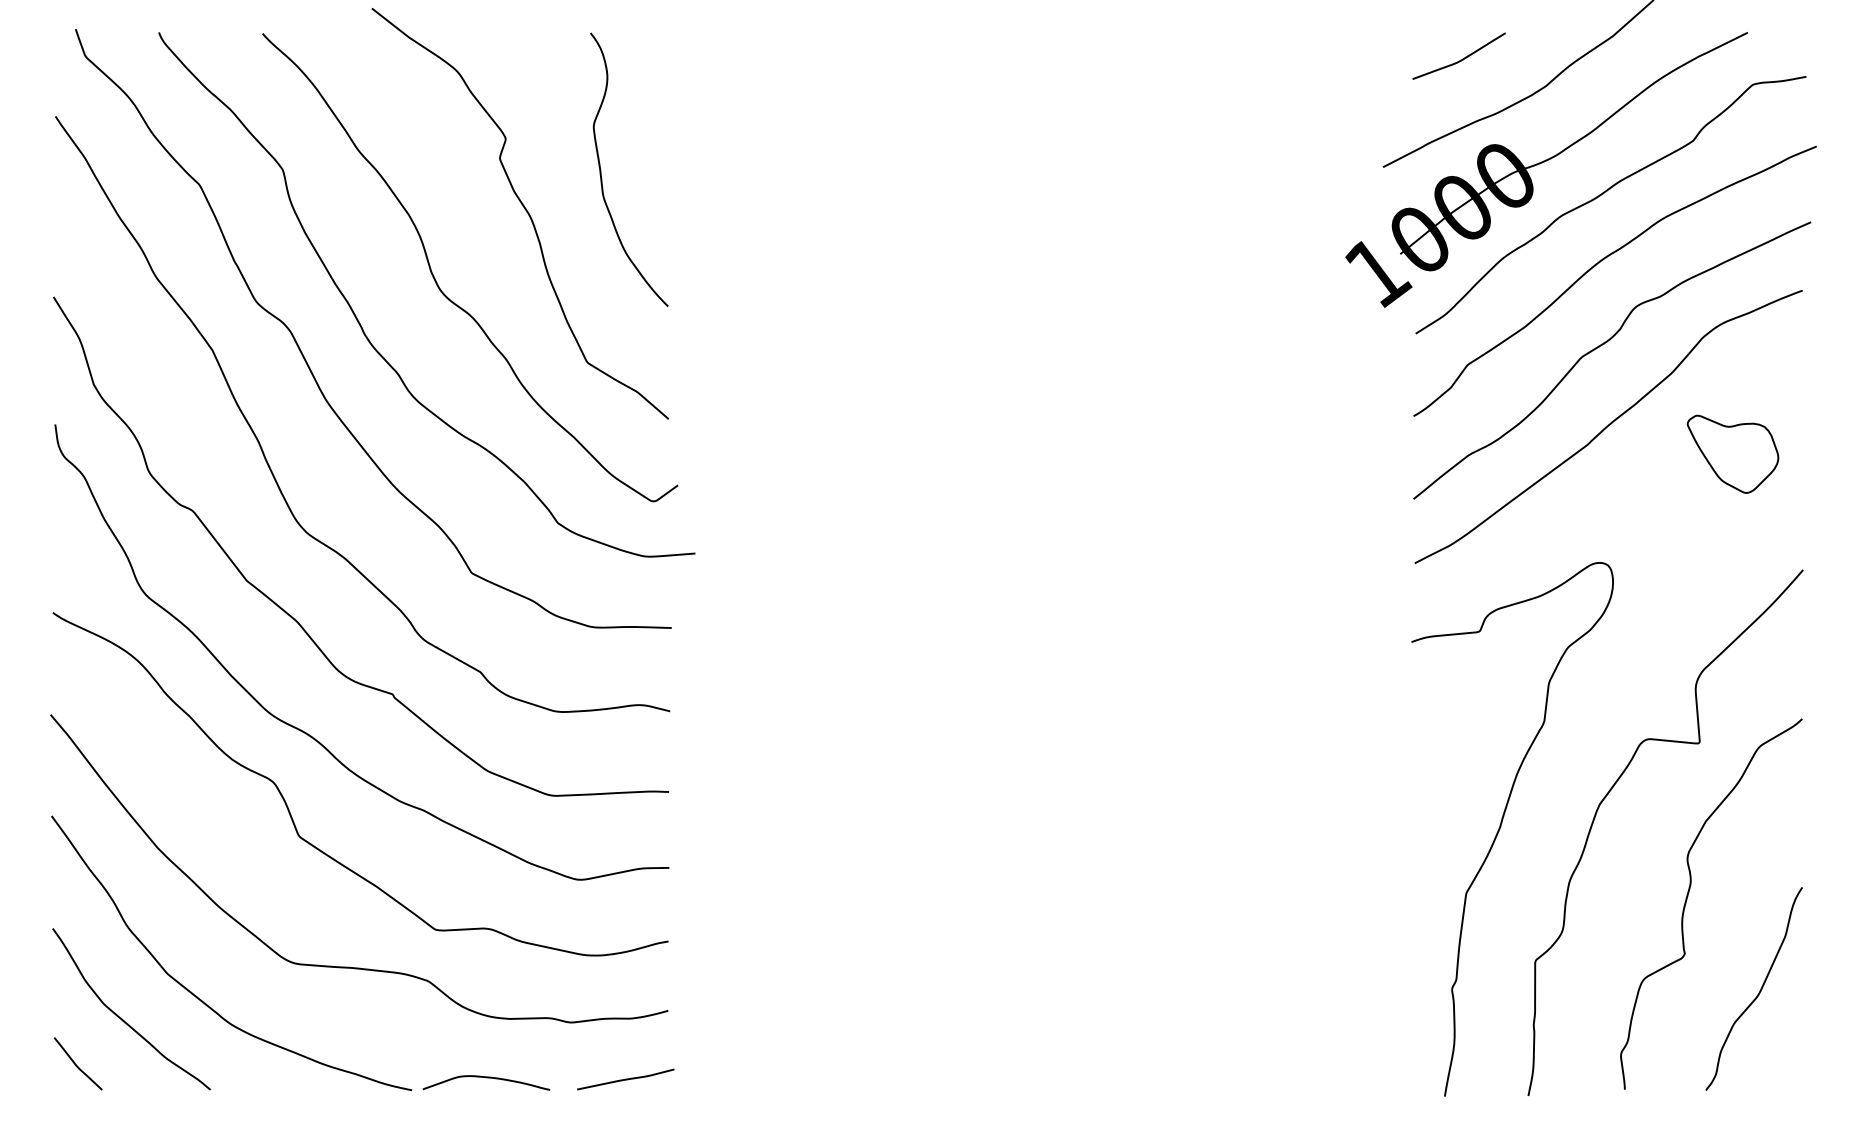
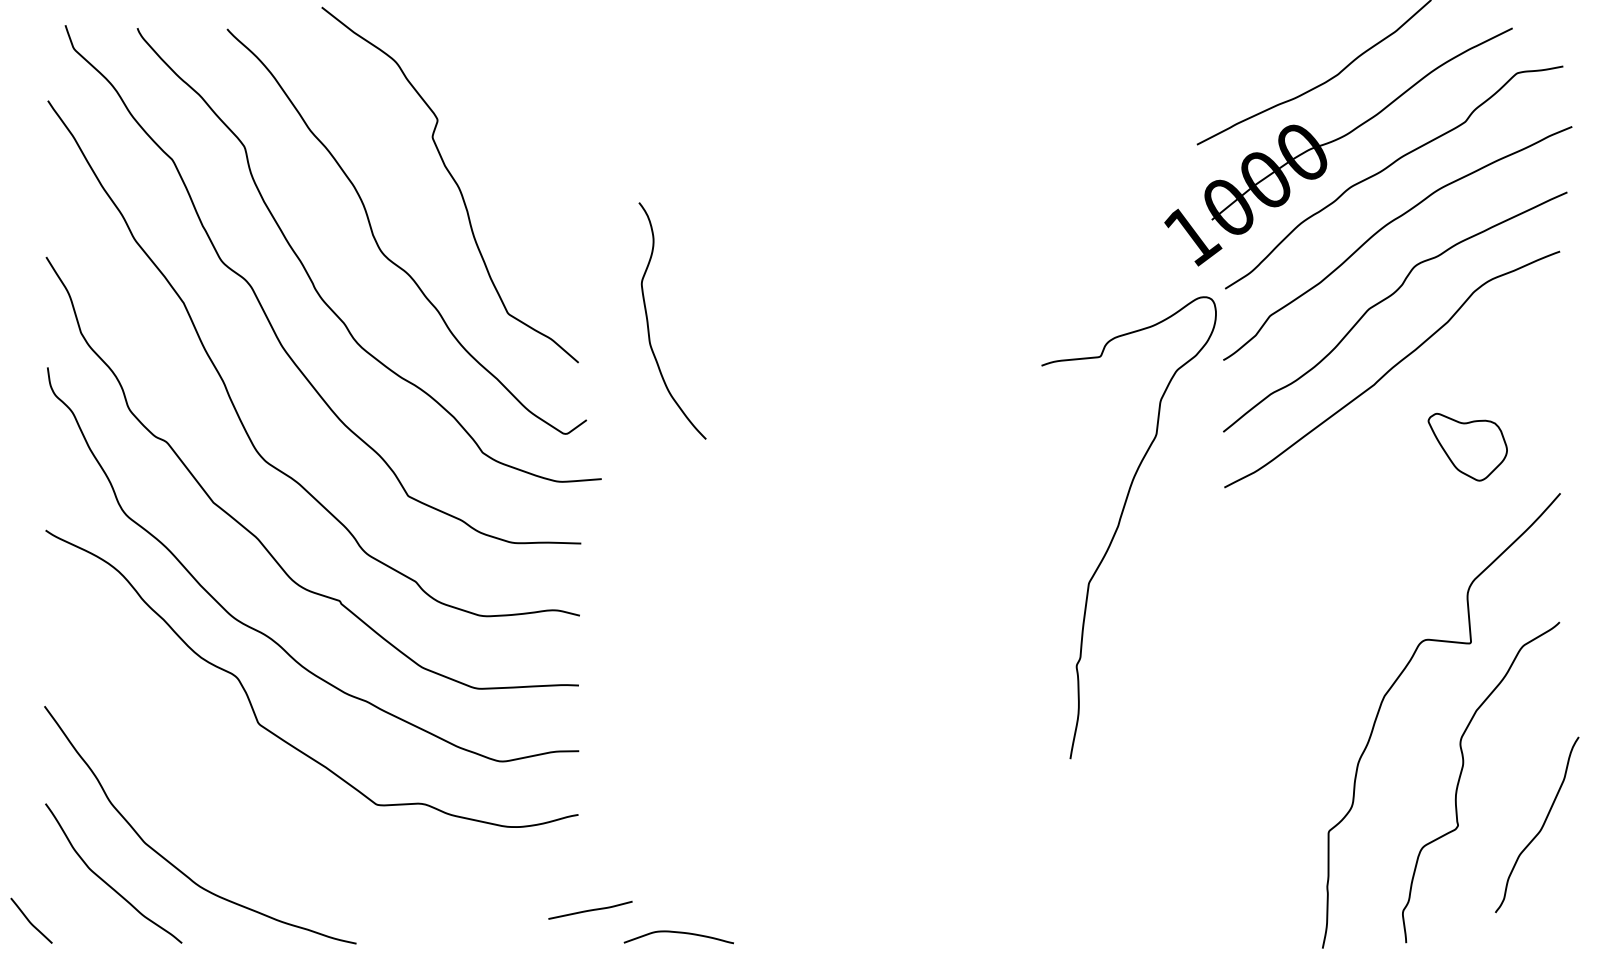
curve: (1462, 58) -> (1265, 50), removed
curve: (601, 169) -> (648, 320), moved
part: (1732, 454) -> (1467, 447), moved
curve: (1501, 826) -> (1119, 525), moved
curve: (350, 966) -> (303, 836), removed
curve: (1759, 990) -> (1541, 826), moved
curve: (76, 1064) -> (30, 921), moved
curve: (485, 1078) -> (678, 933), moved
line: (625, 1079) -> (590, 910), moved

